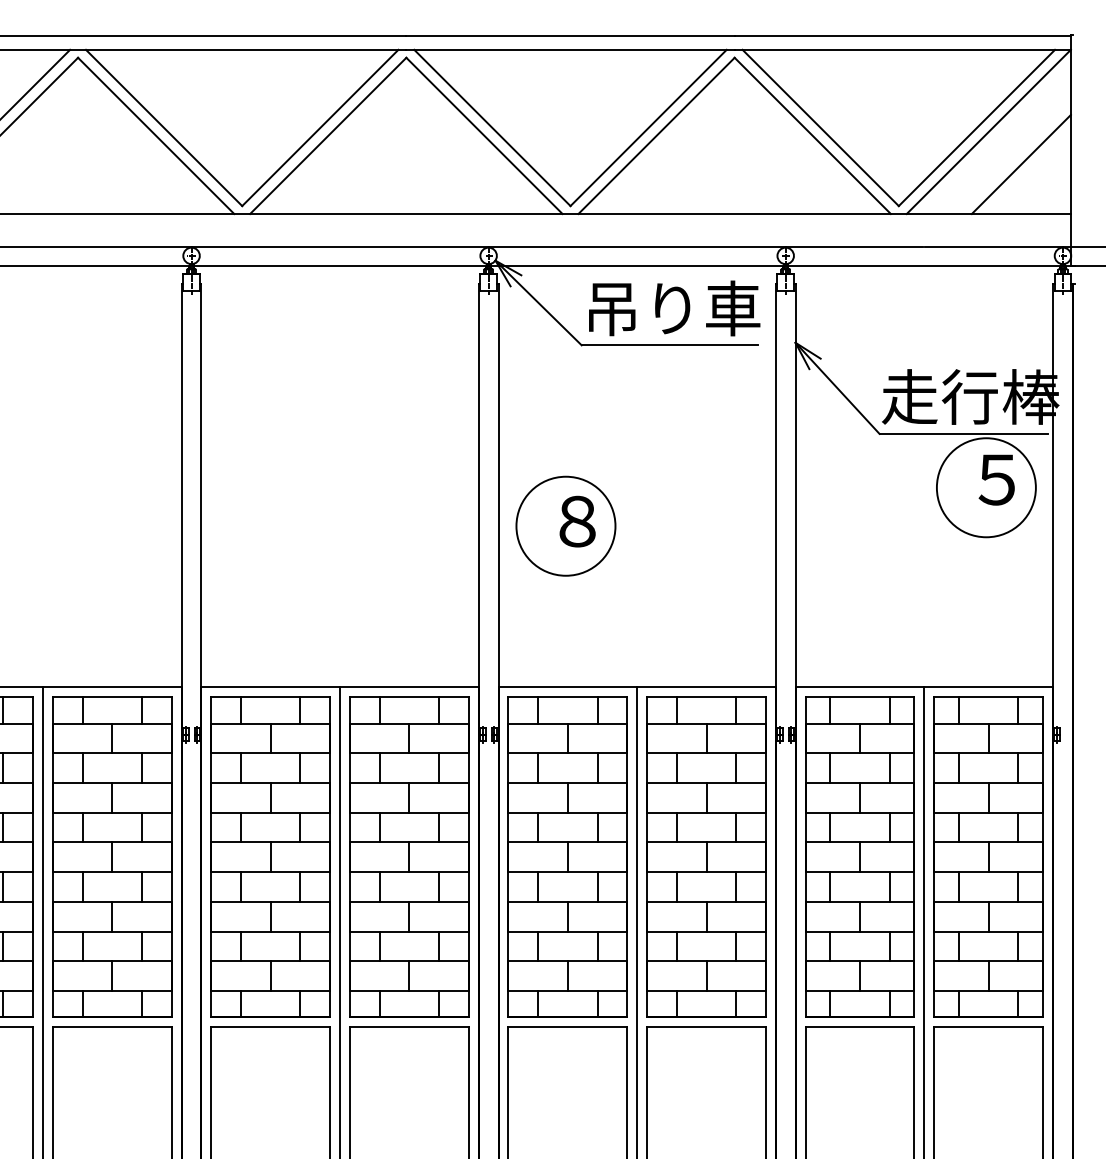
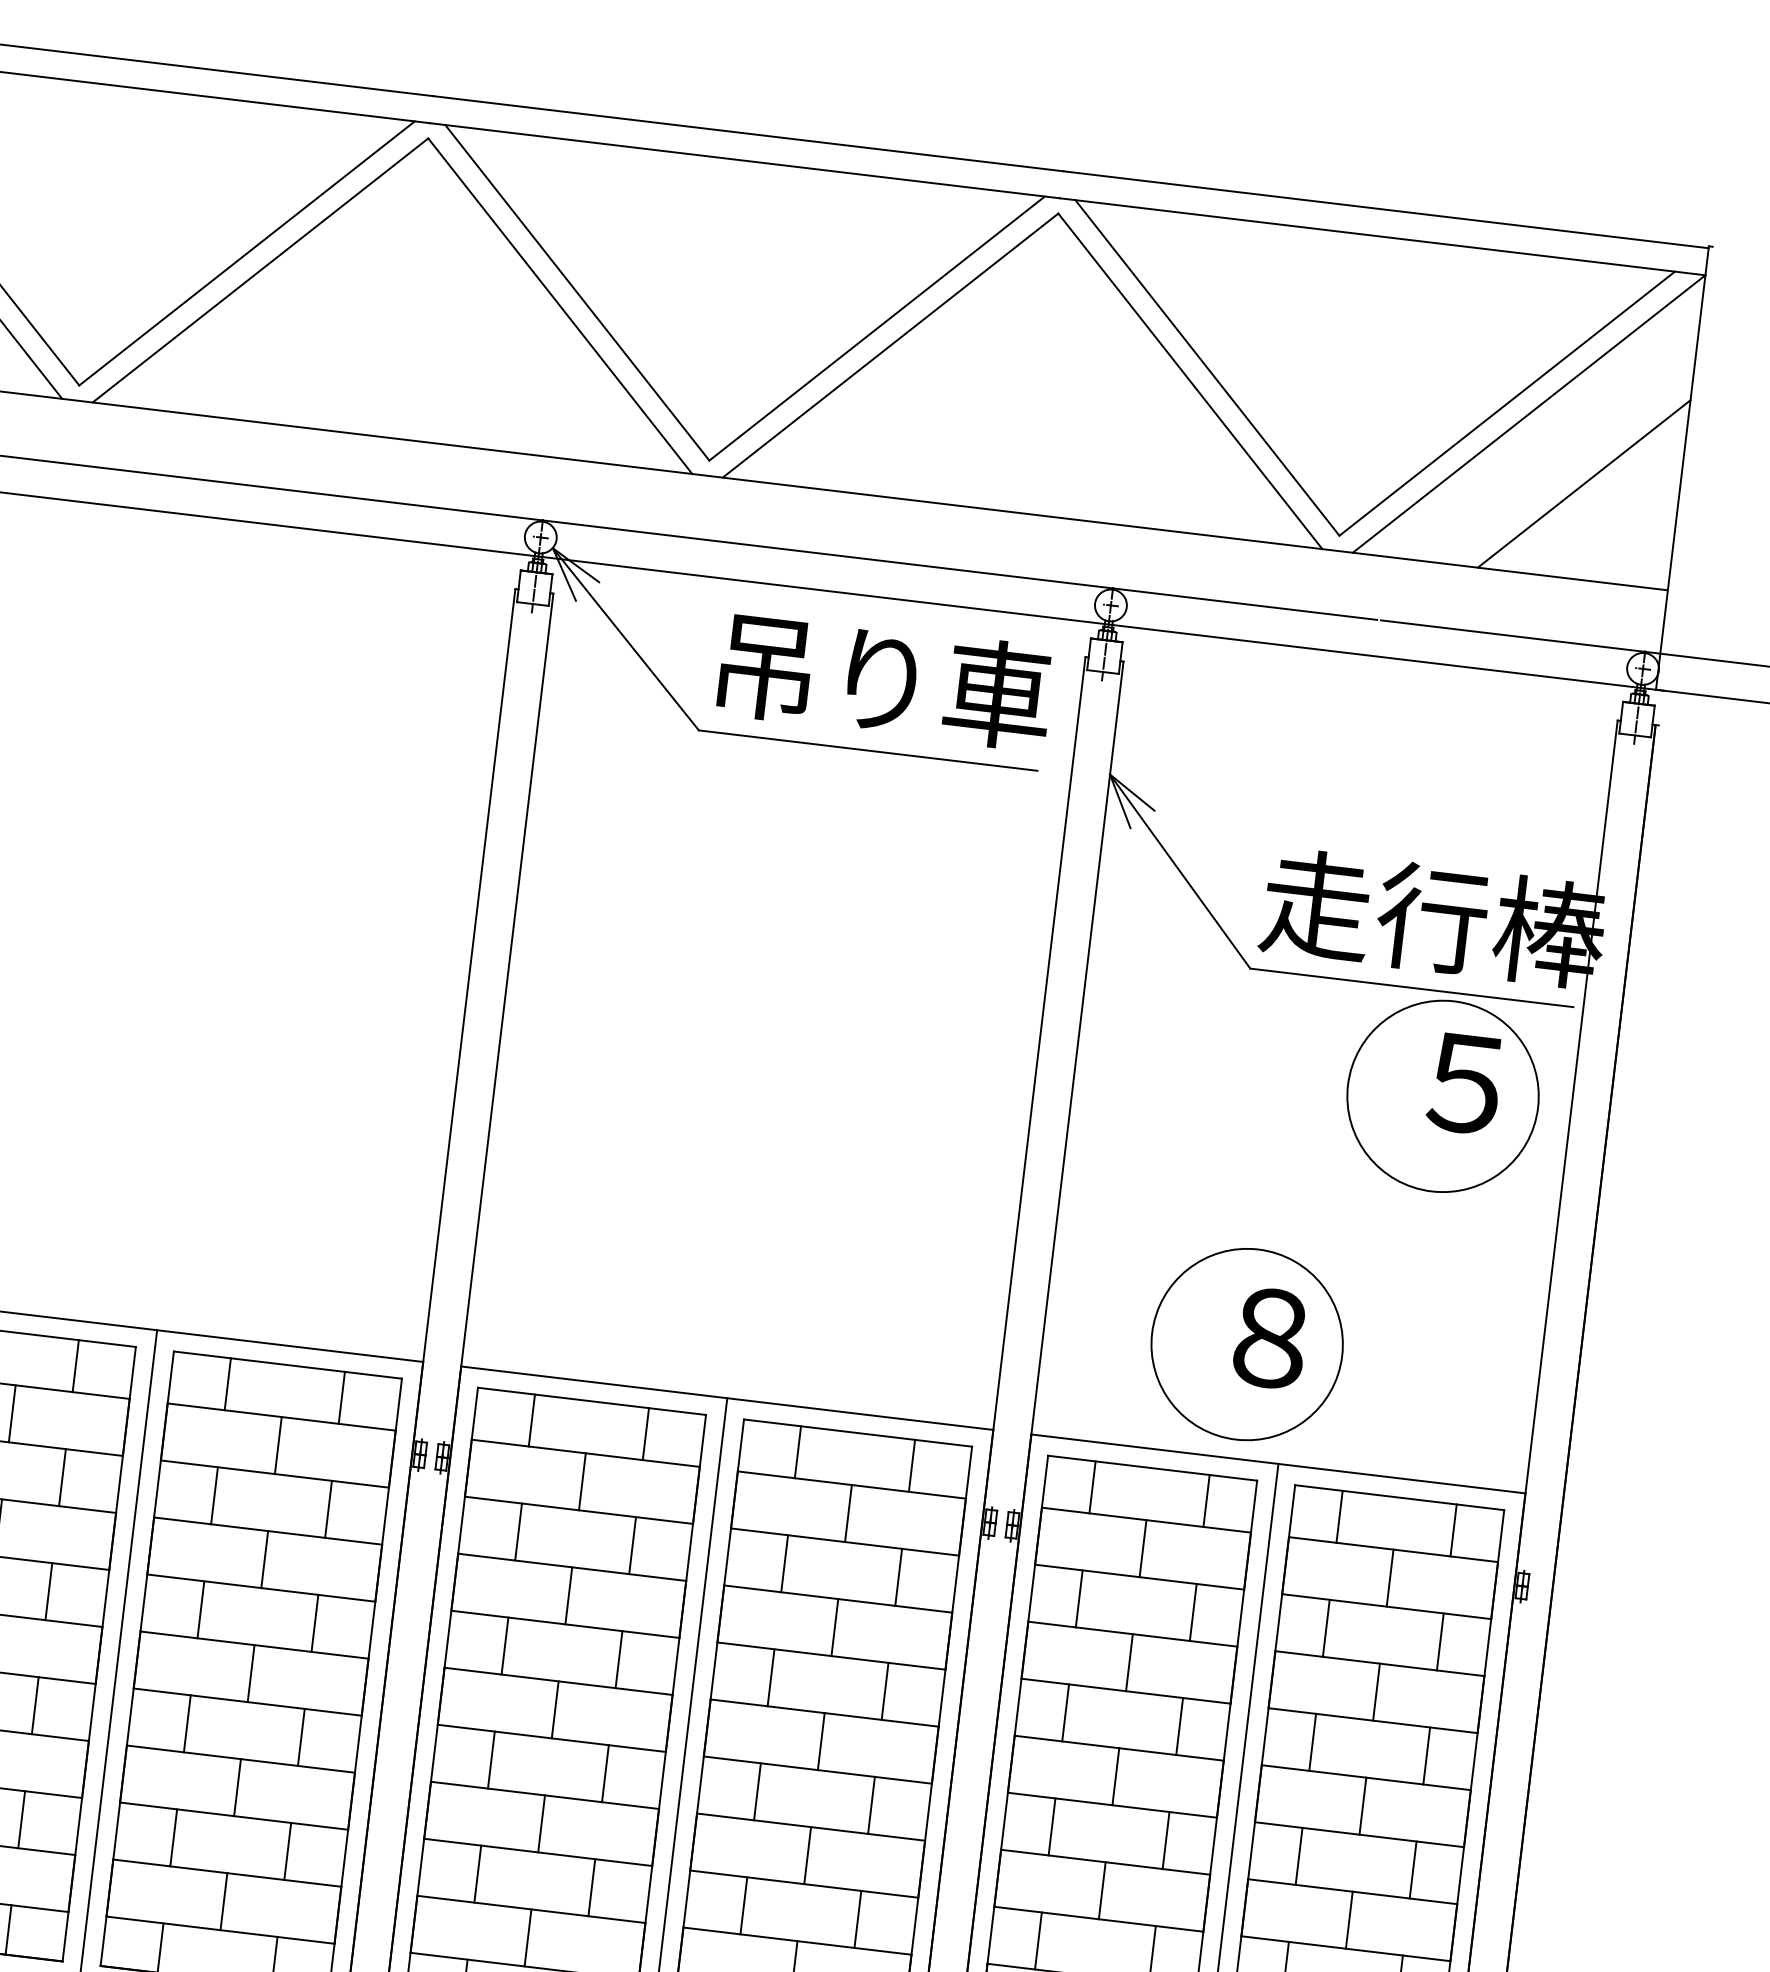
part: (565, 525) -> (1246, 1342), moved

